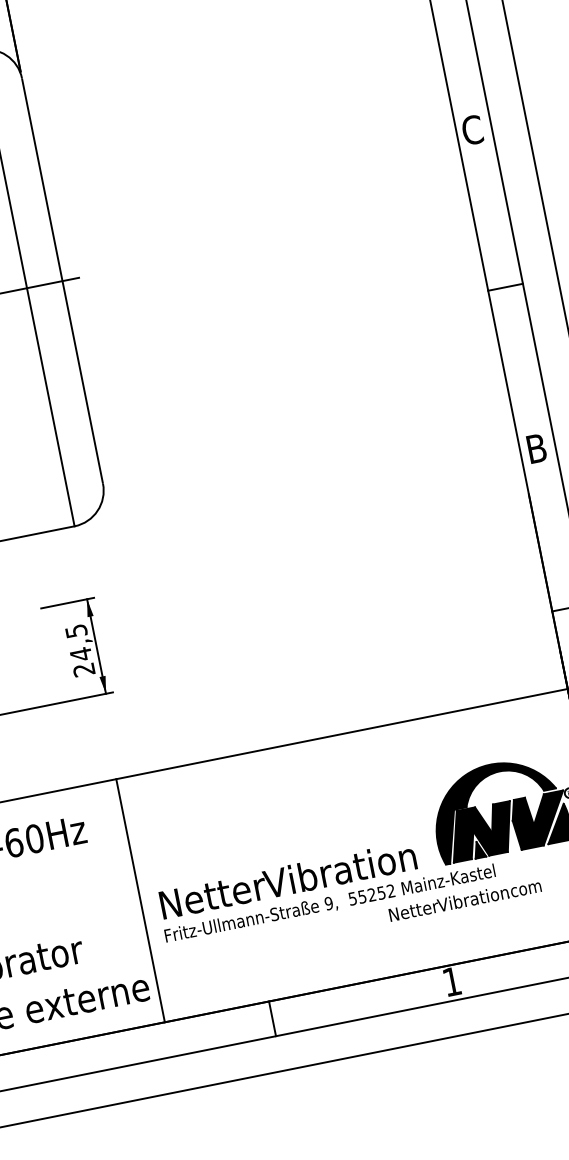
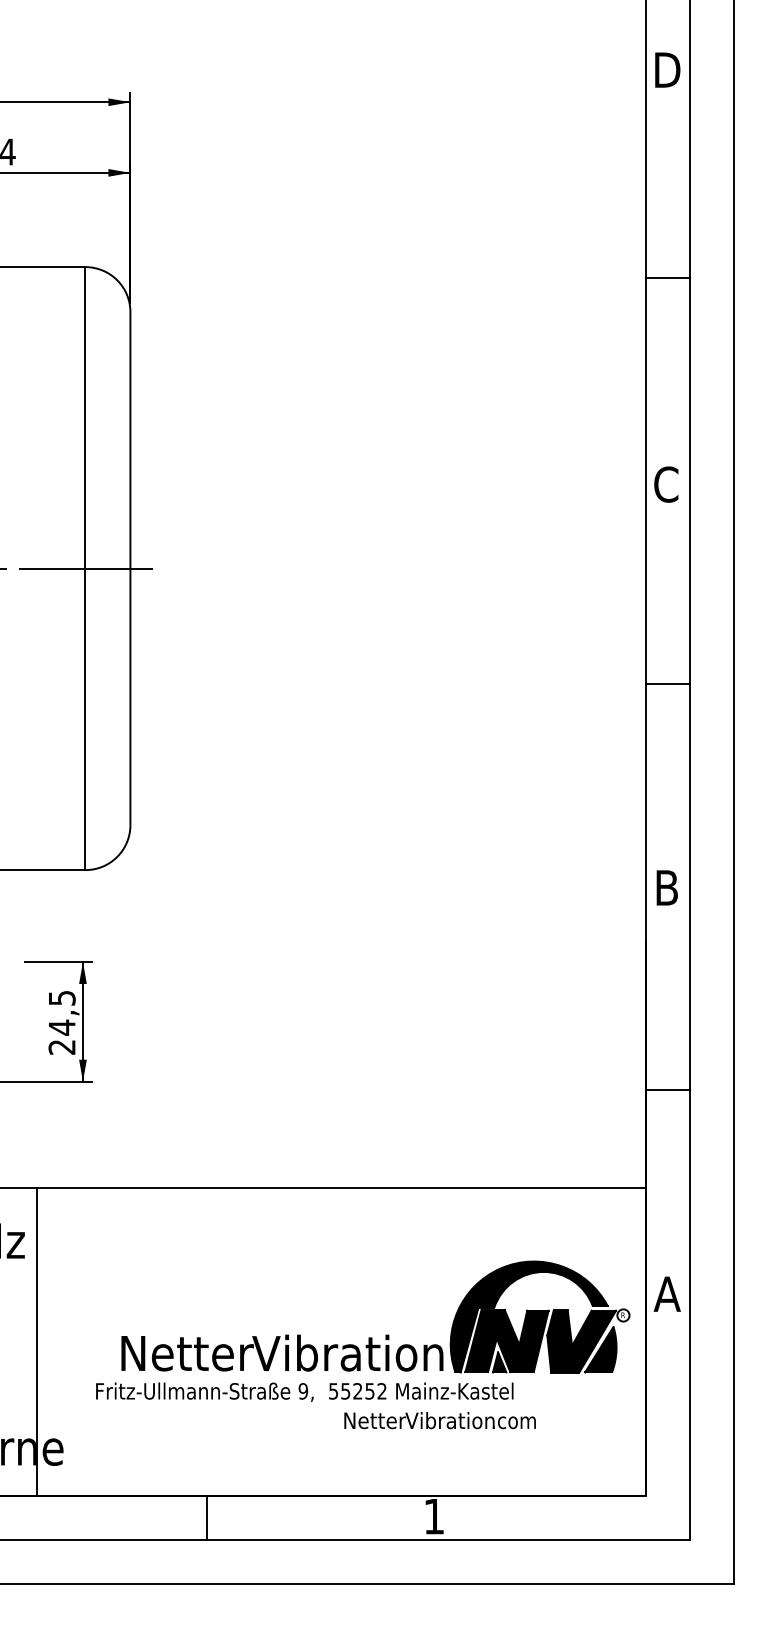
text: (288, 879) -> (282, 1352), moved
text: (464, 900) -> (439, 1420), moved
line: (140, 901) -> (36, 1342), moved

